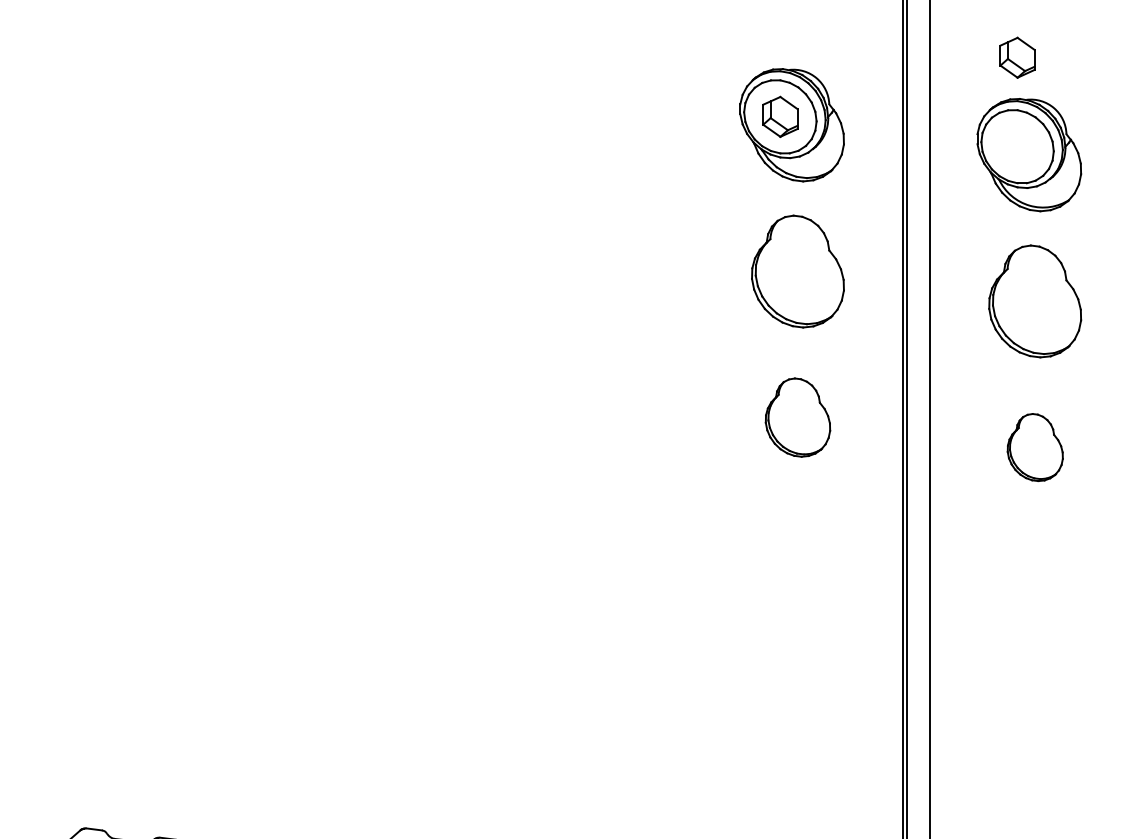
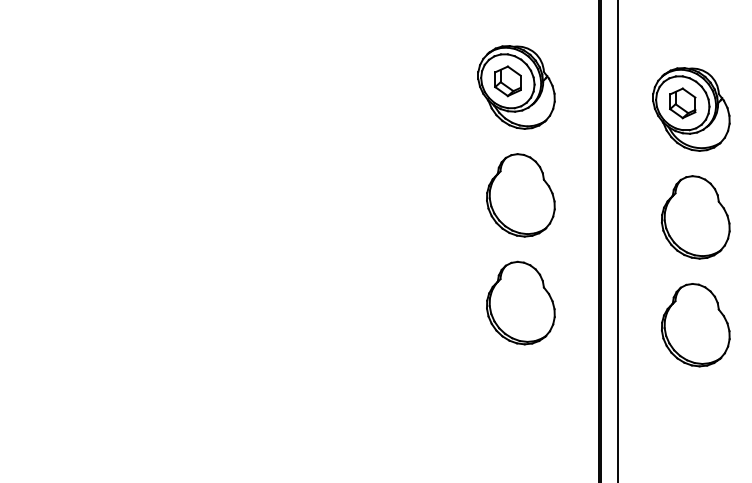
part: (1017, 57) -> (682, 103), moved
part: (797, 417) -> (520, 302), size x1.43
part: (1035, 447) -> (696, 325), size x1.67

